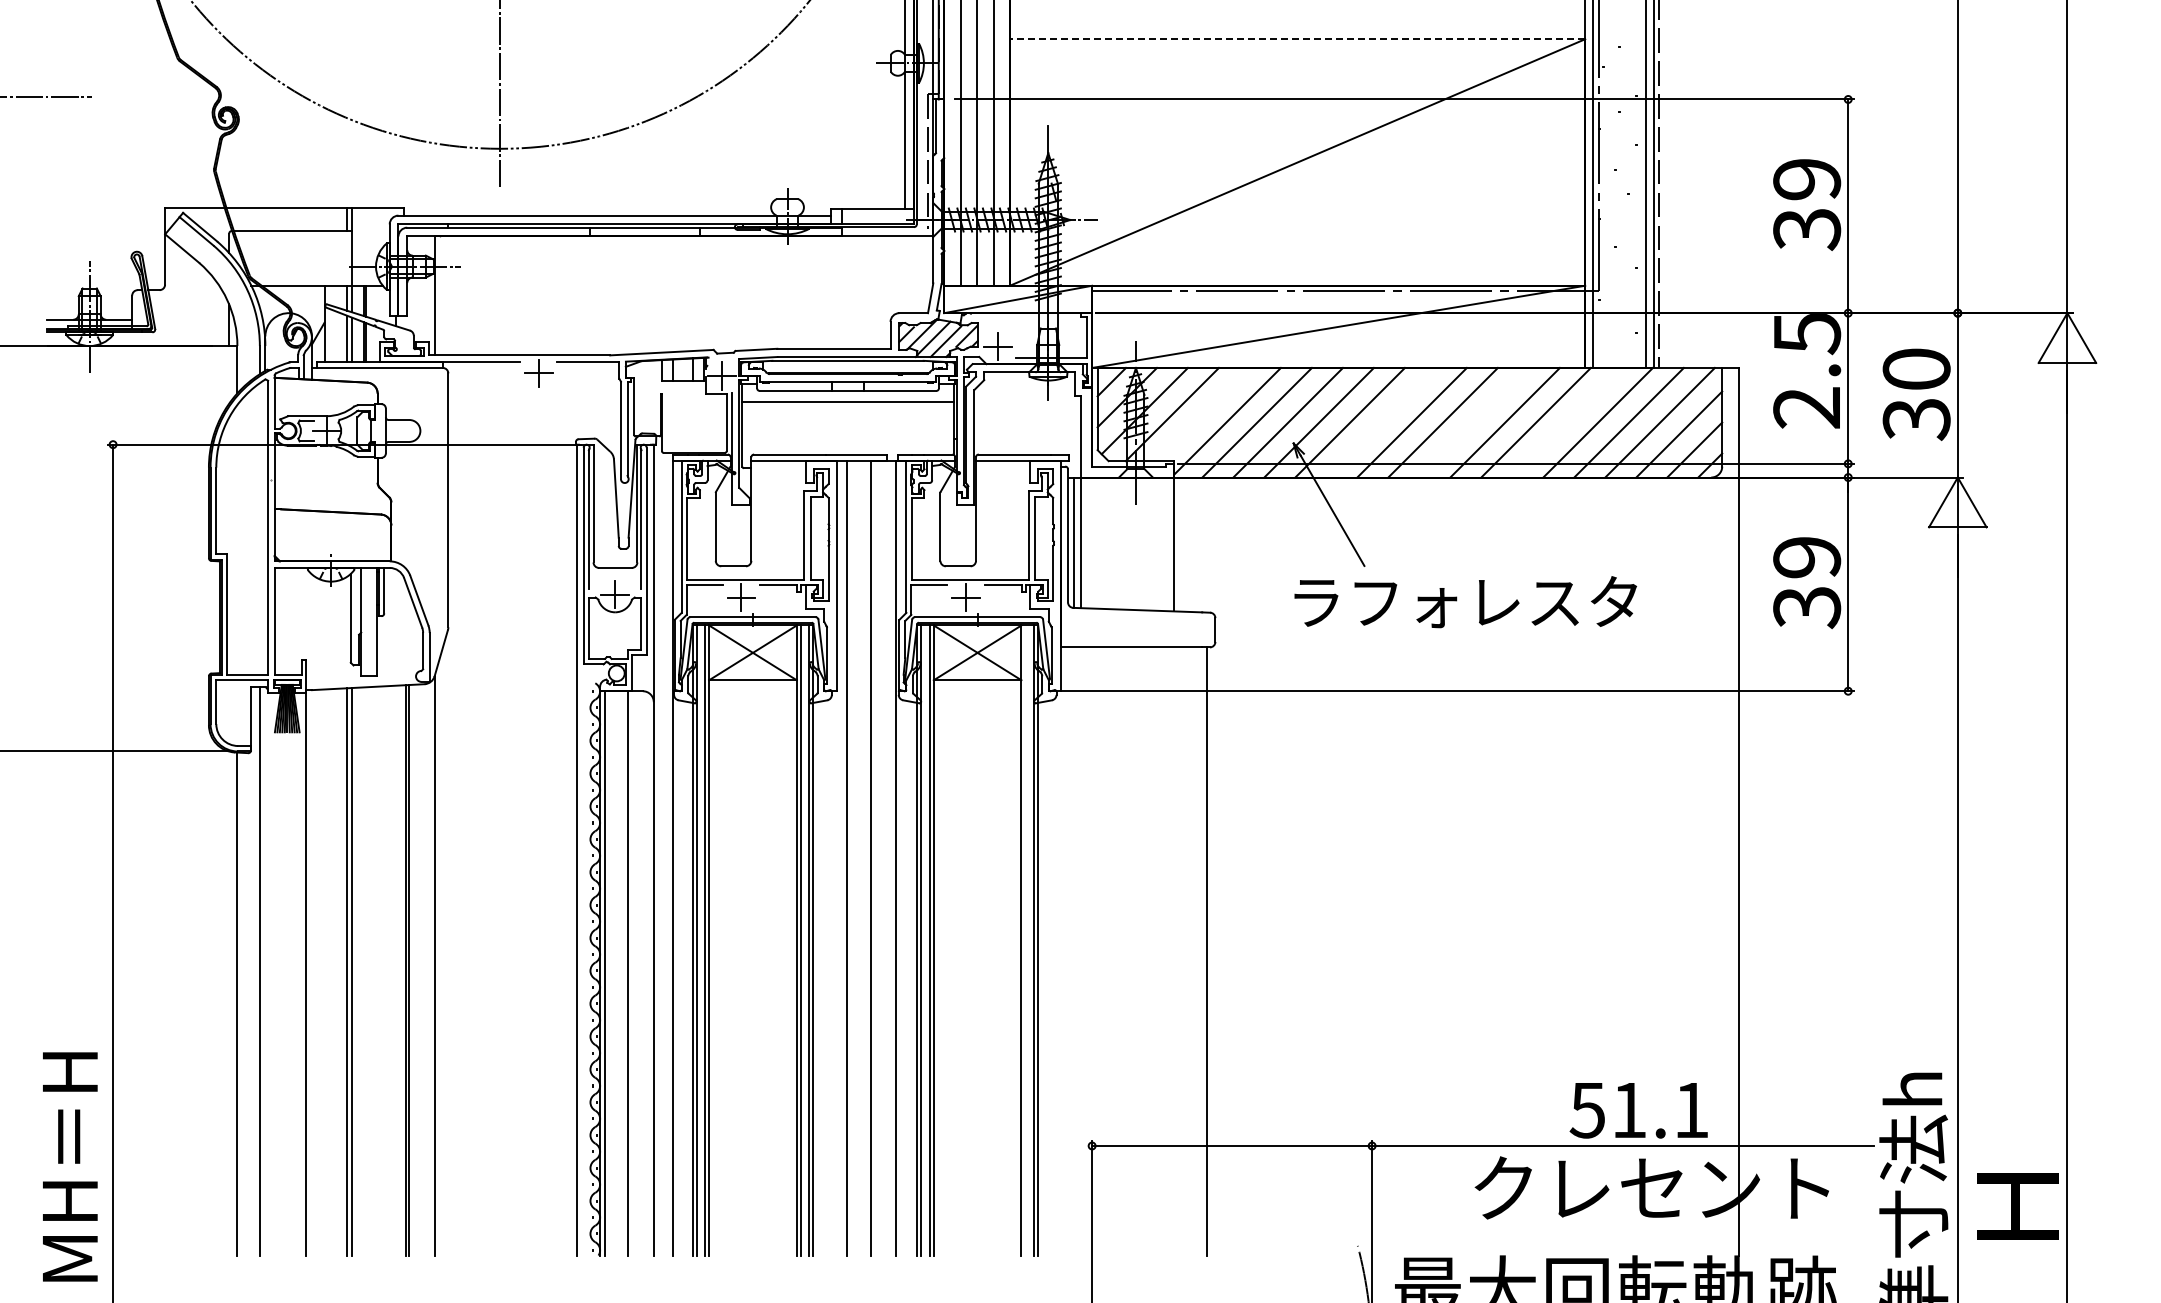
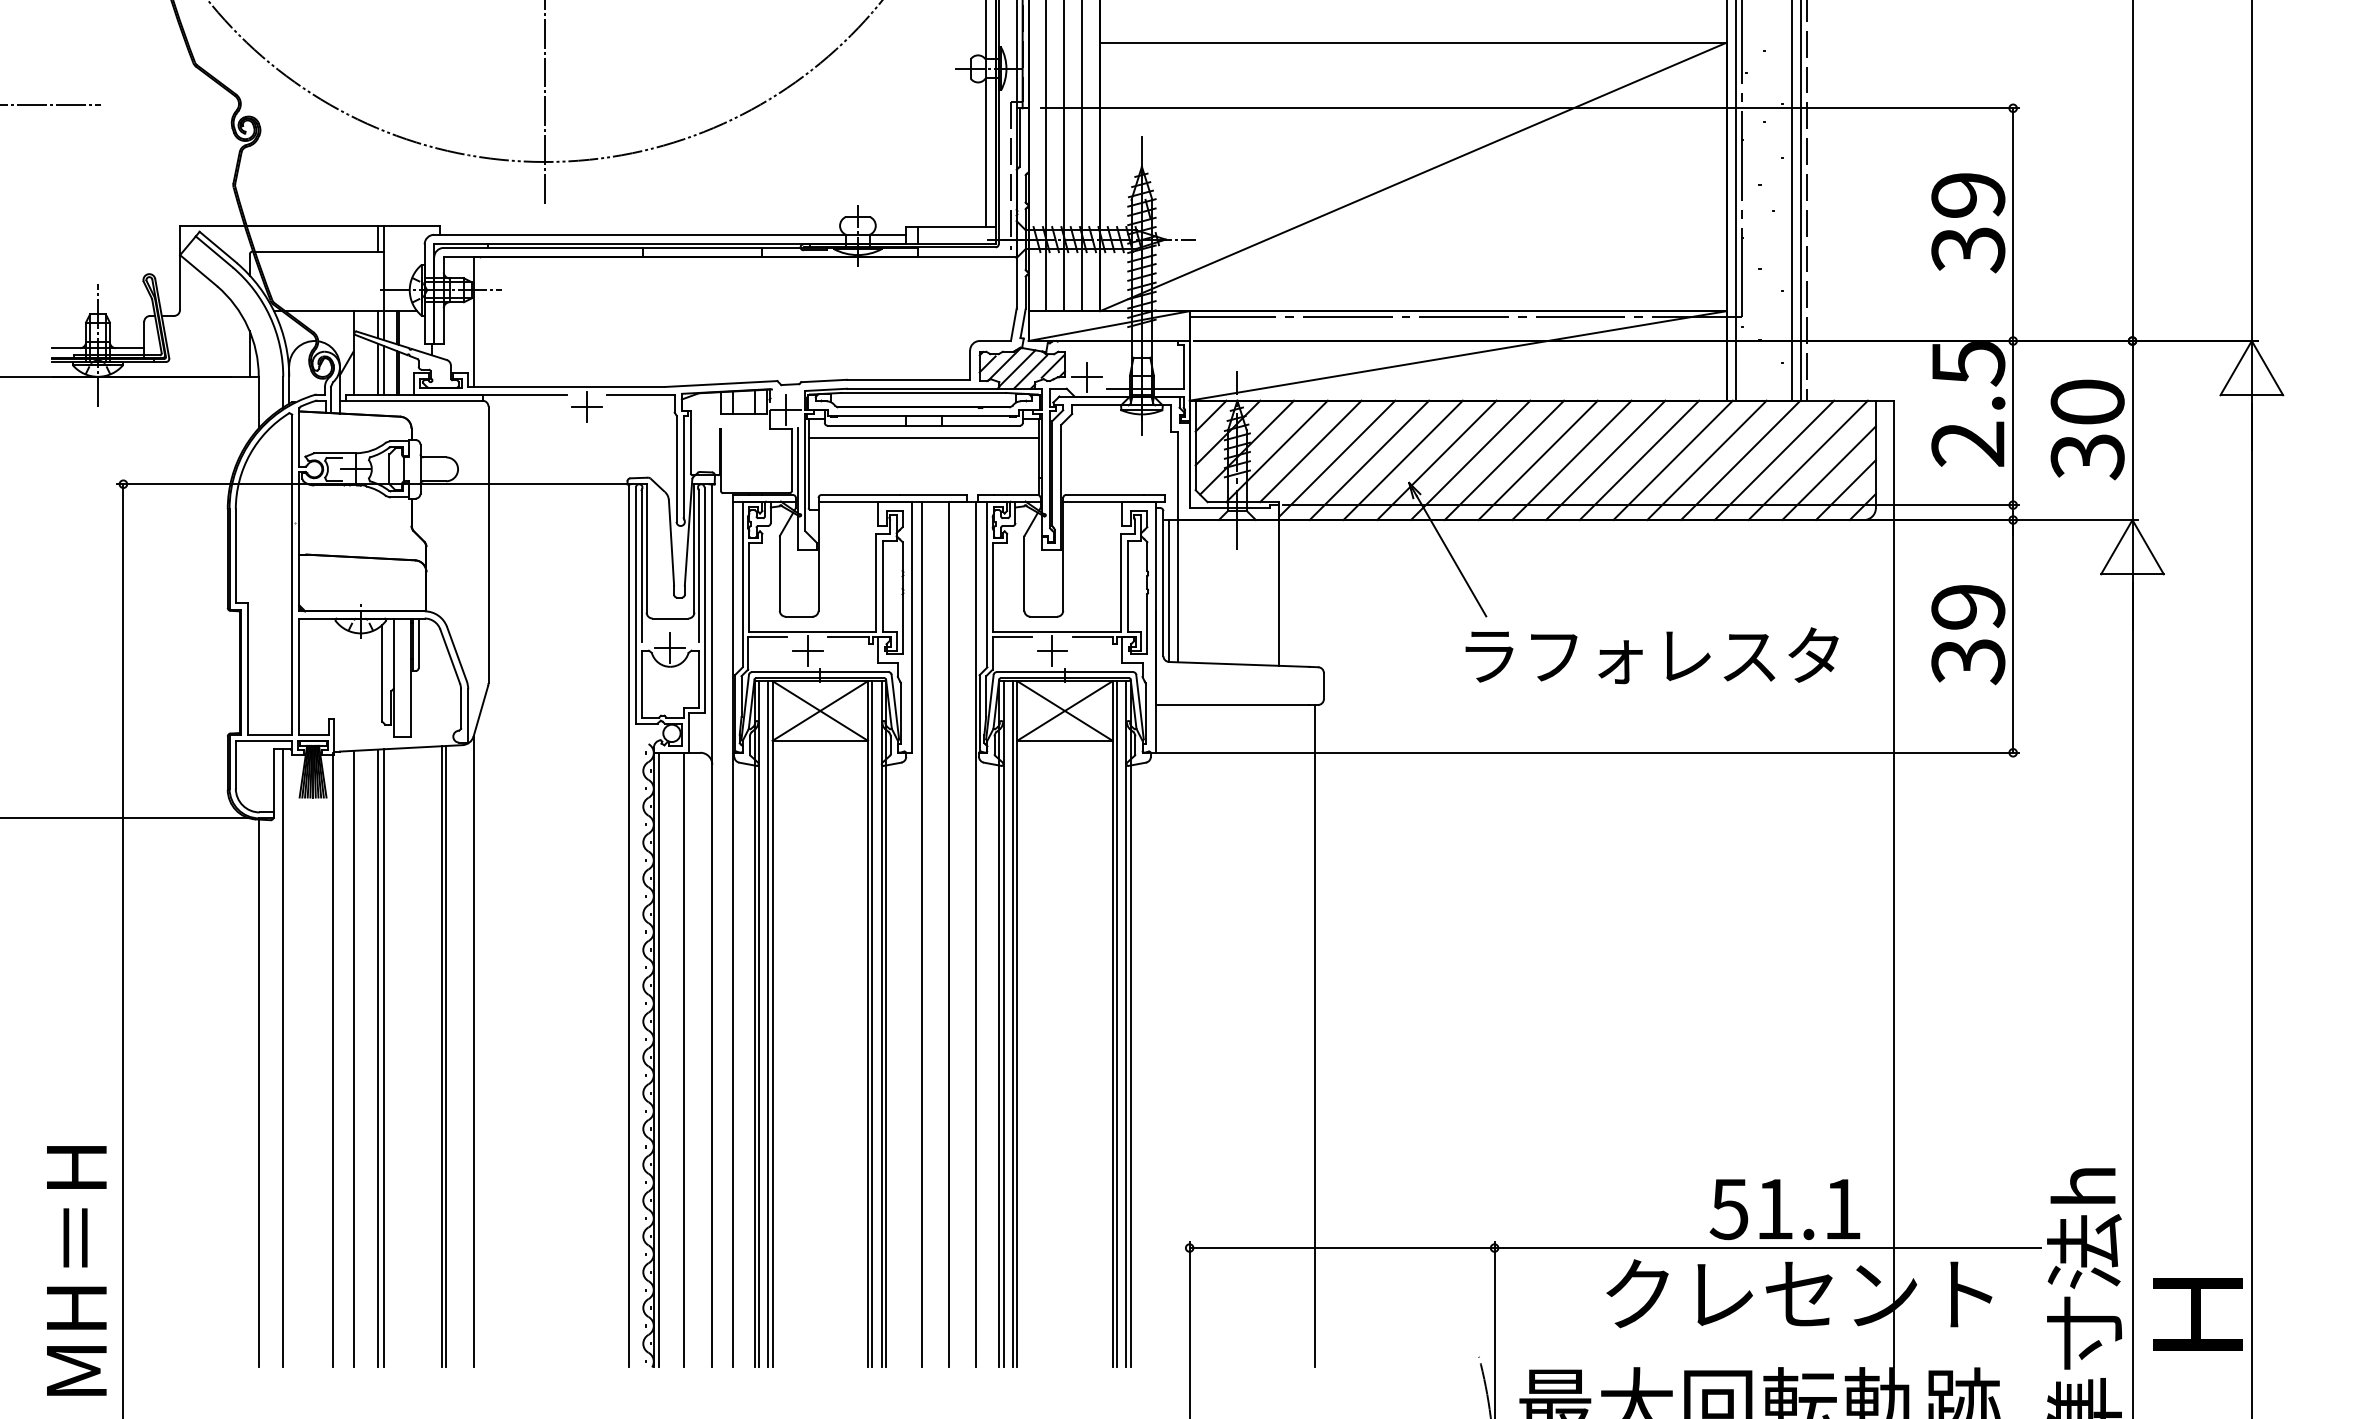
line: (1297, 39) -> (1413, 42), dashed -> solid
line: (1202, 414) -> (1309, 451), added
line: (1380, 422) -> (1503, 460), added
line: (1473, 422) -> (1605, 460), added
line: (1566, 422) -> (1706, 460), added
text: (1465, 602) -> (1651, 656), moved
line: (1025, 940) -> (1117, 1024), added
line: (324, 972) -> (353, 1059), added

